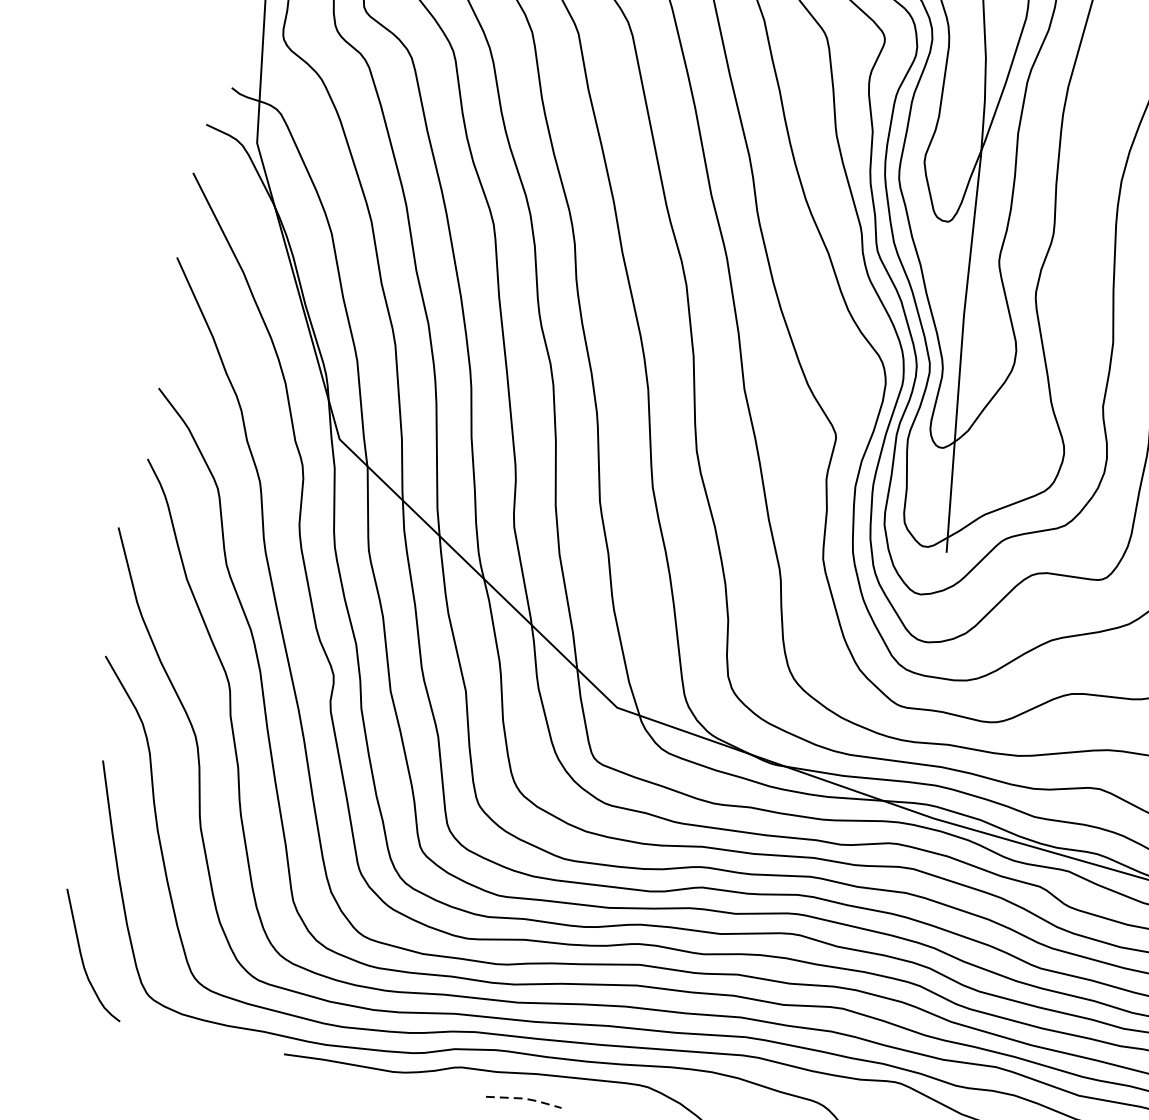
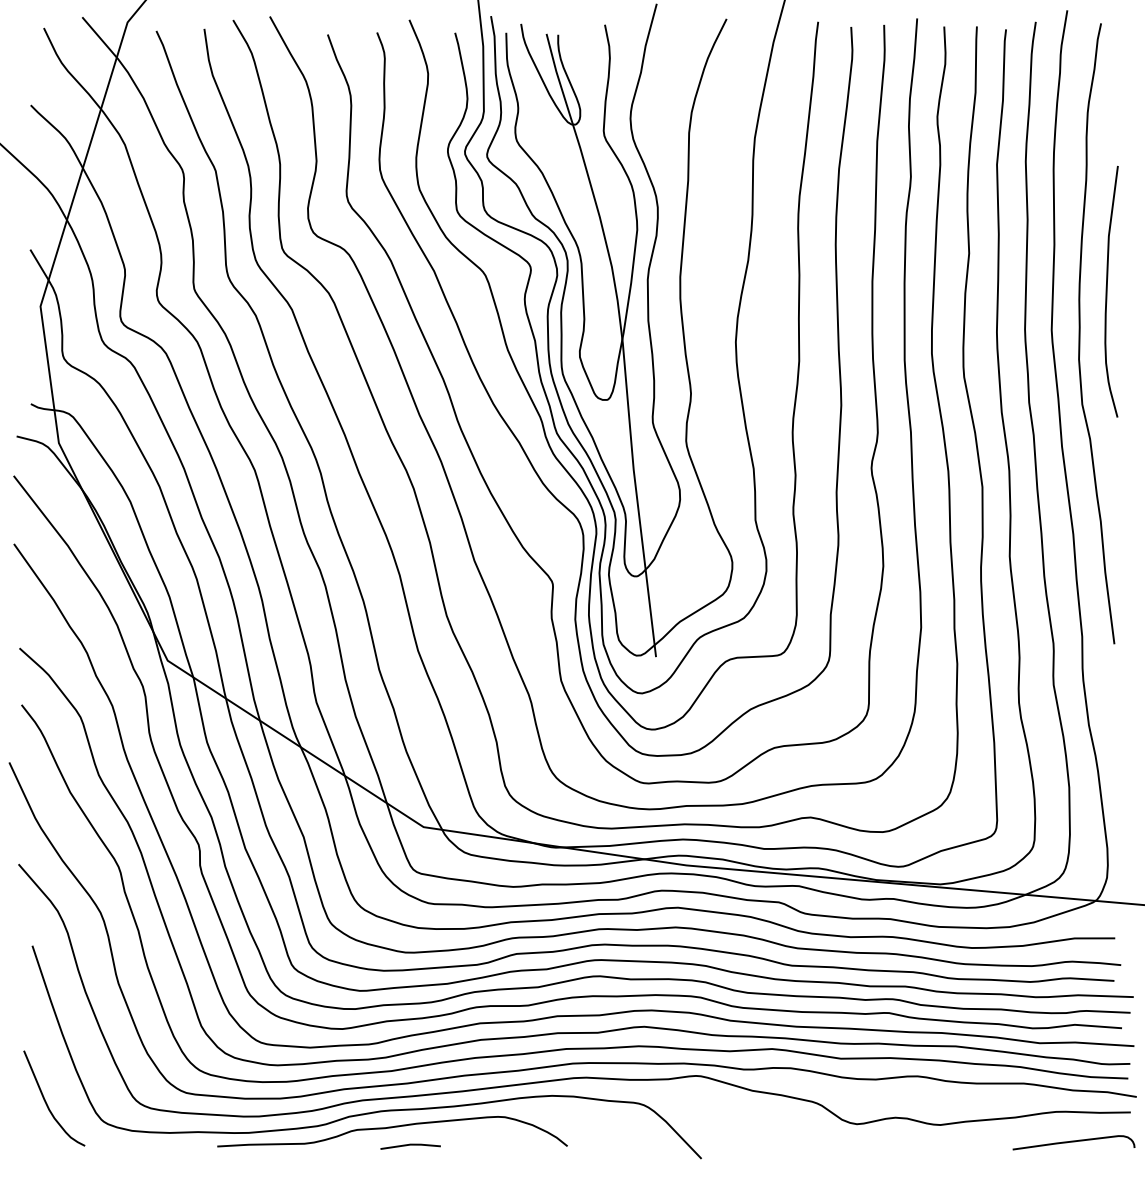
line: (524, 1098) -> (410, 1144), dashed -> solid

